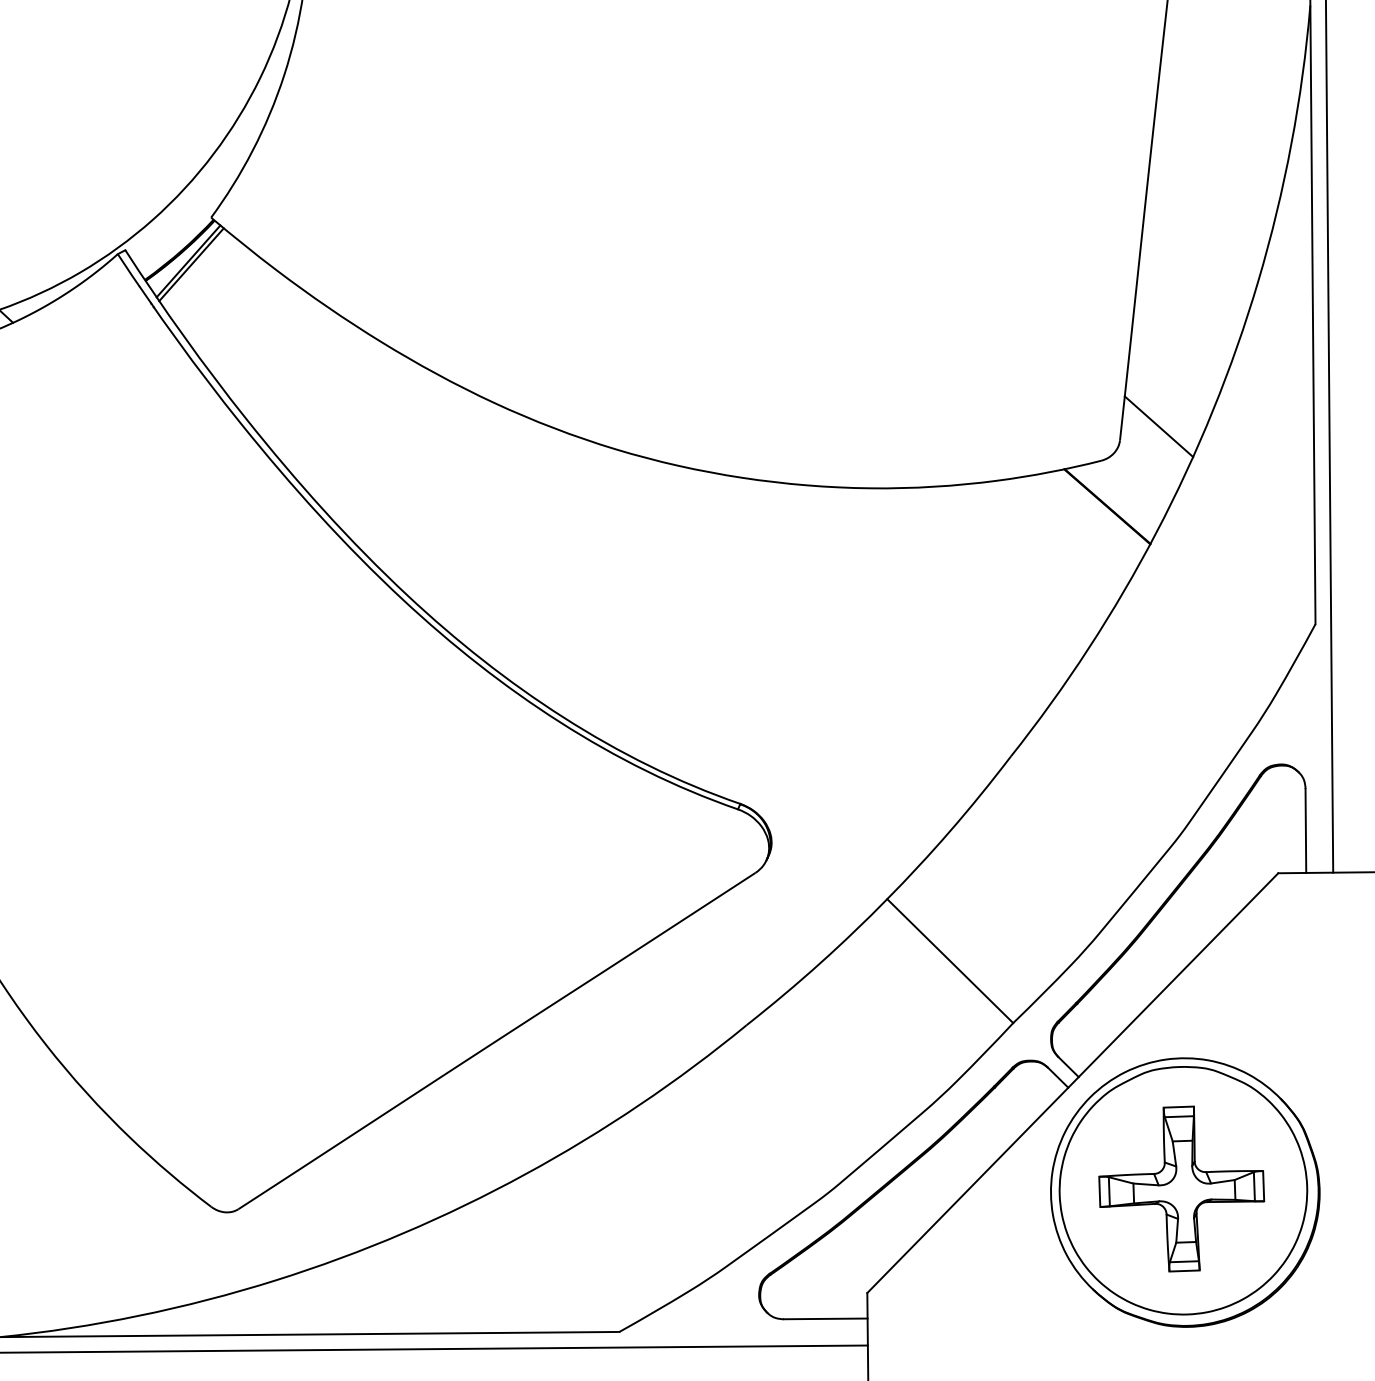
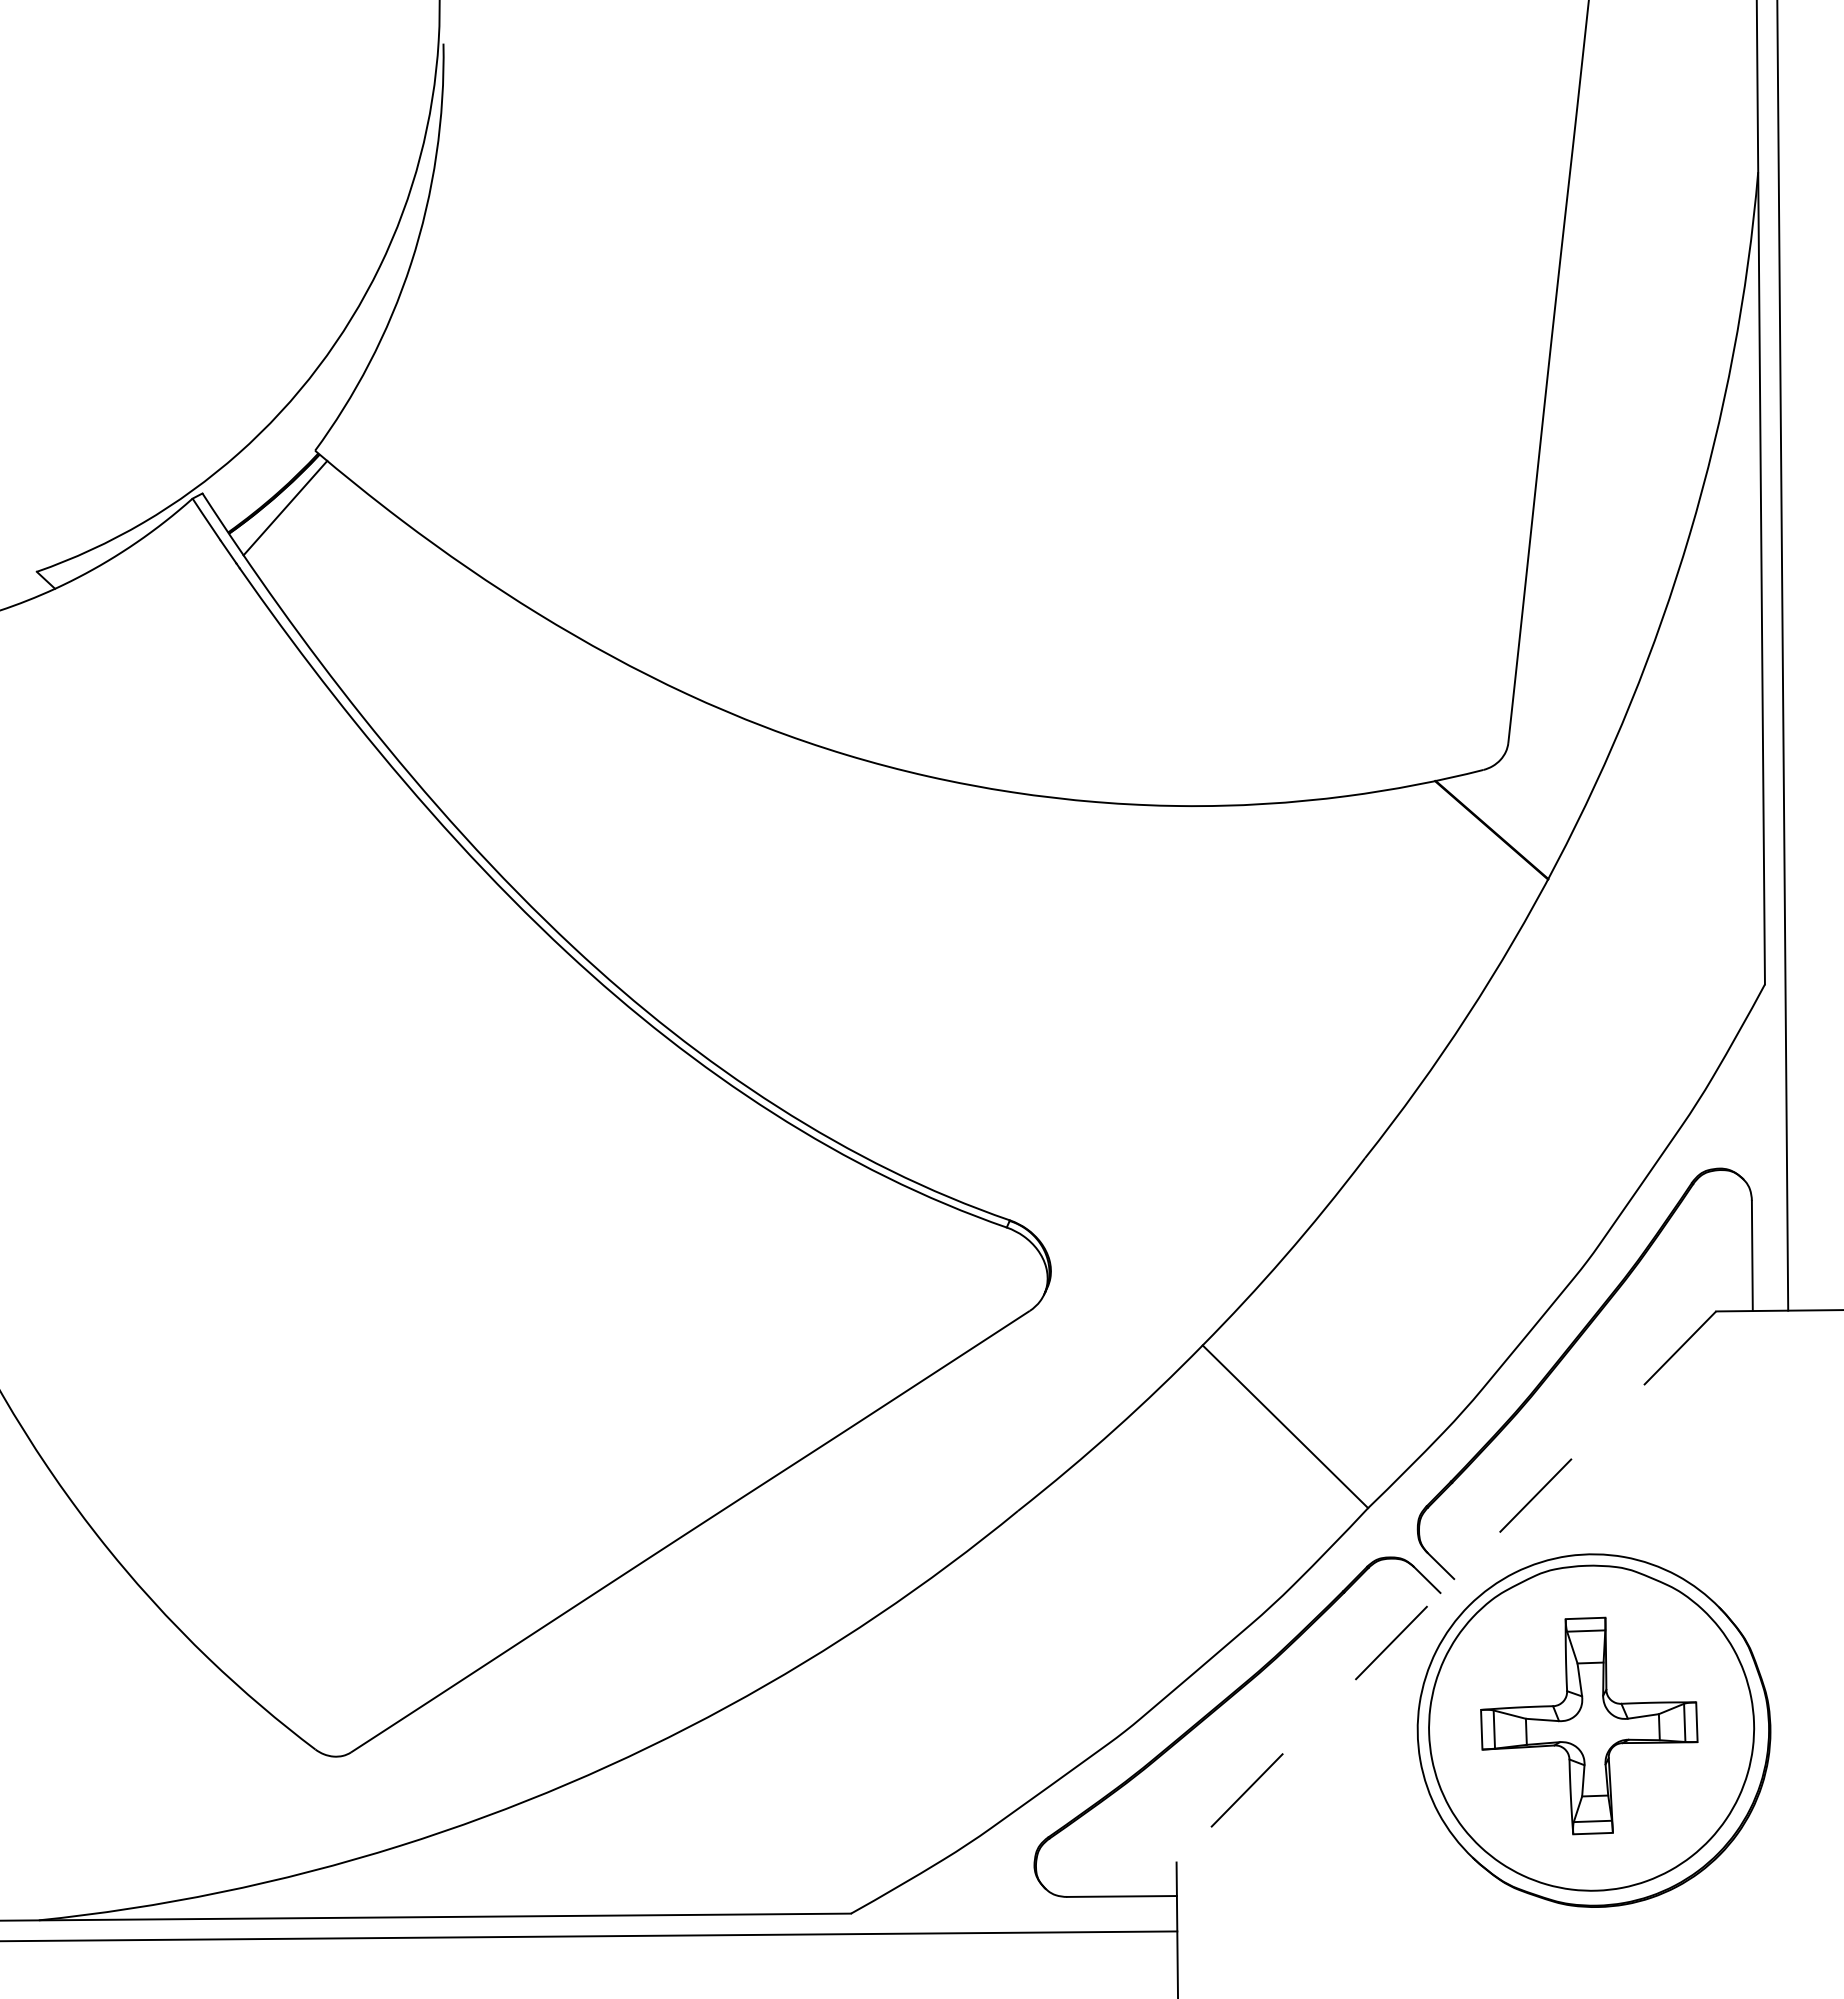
line: (191, 264) -> (289, 512), removed
line: (1158, 426) -> (1559, 725), removed
line: (1072, 1082) -> (1446, 1586), solid -> dashed

